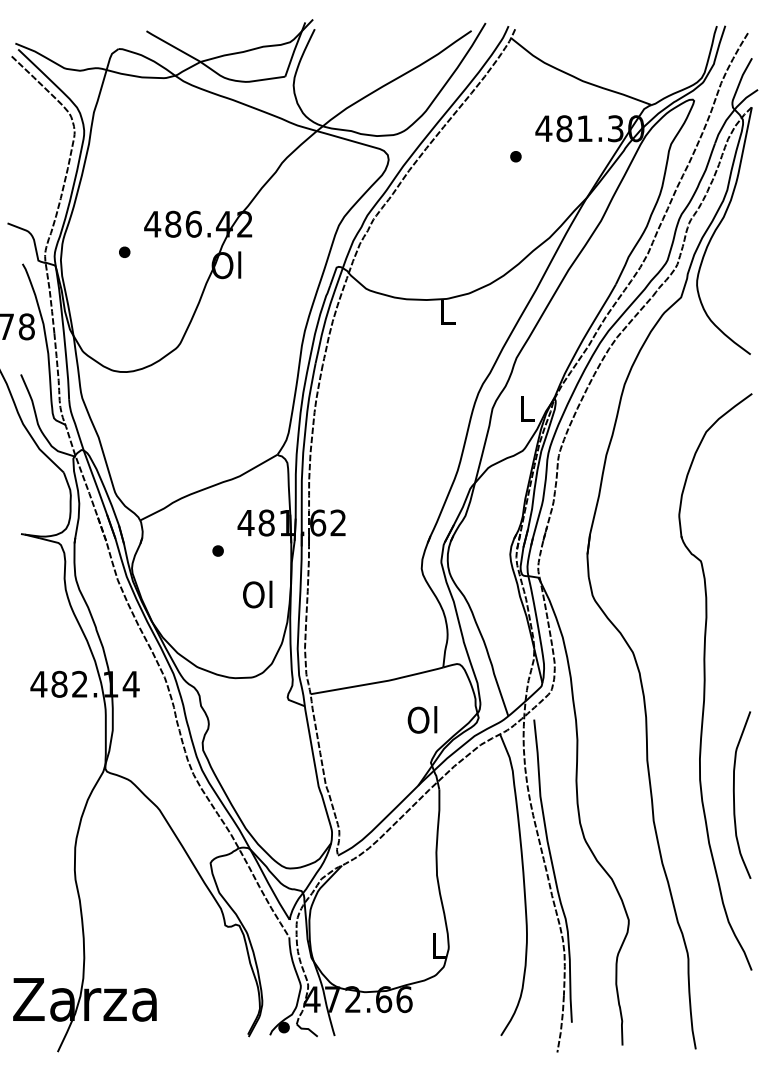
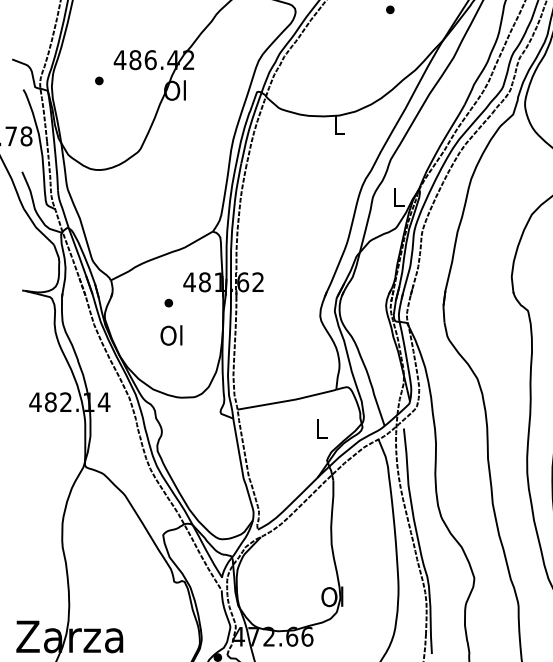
text: (257, 594) -> (171, 335), moved
text: (422, 719) -> (320, 428), Ol -> L
text: (437, 945) -> (331, 596), L -> Ol

